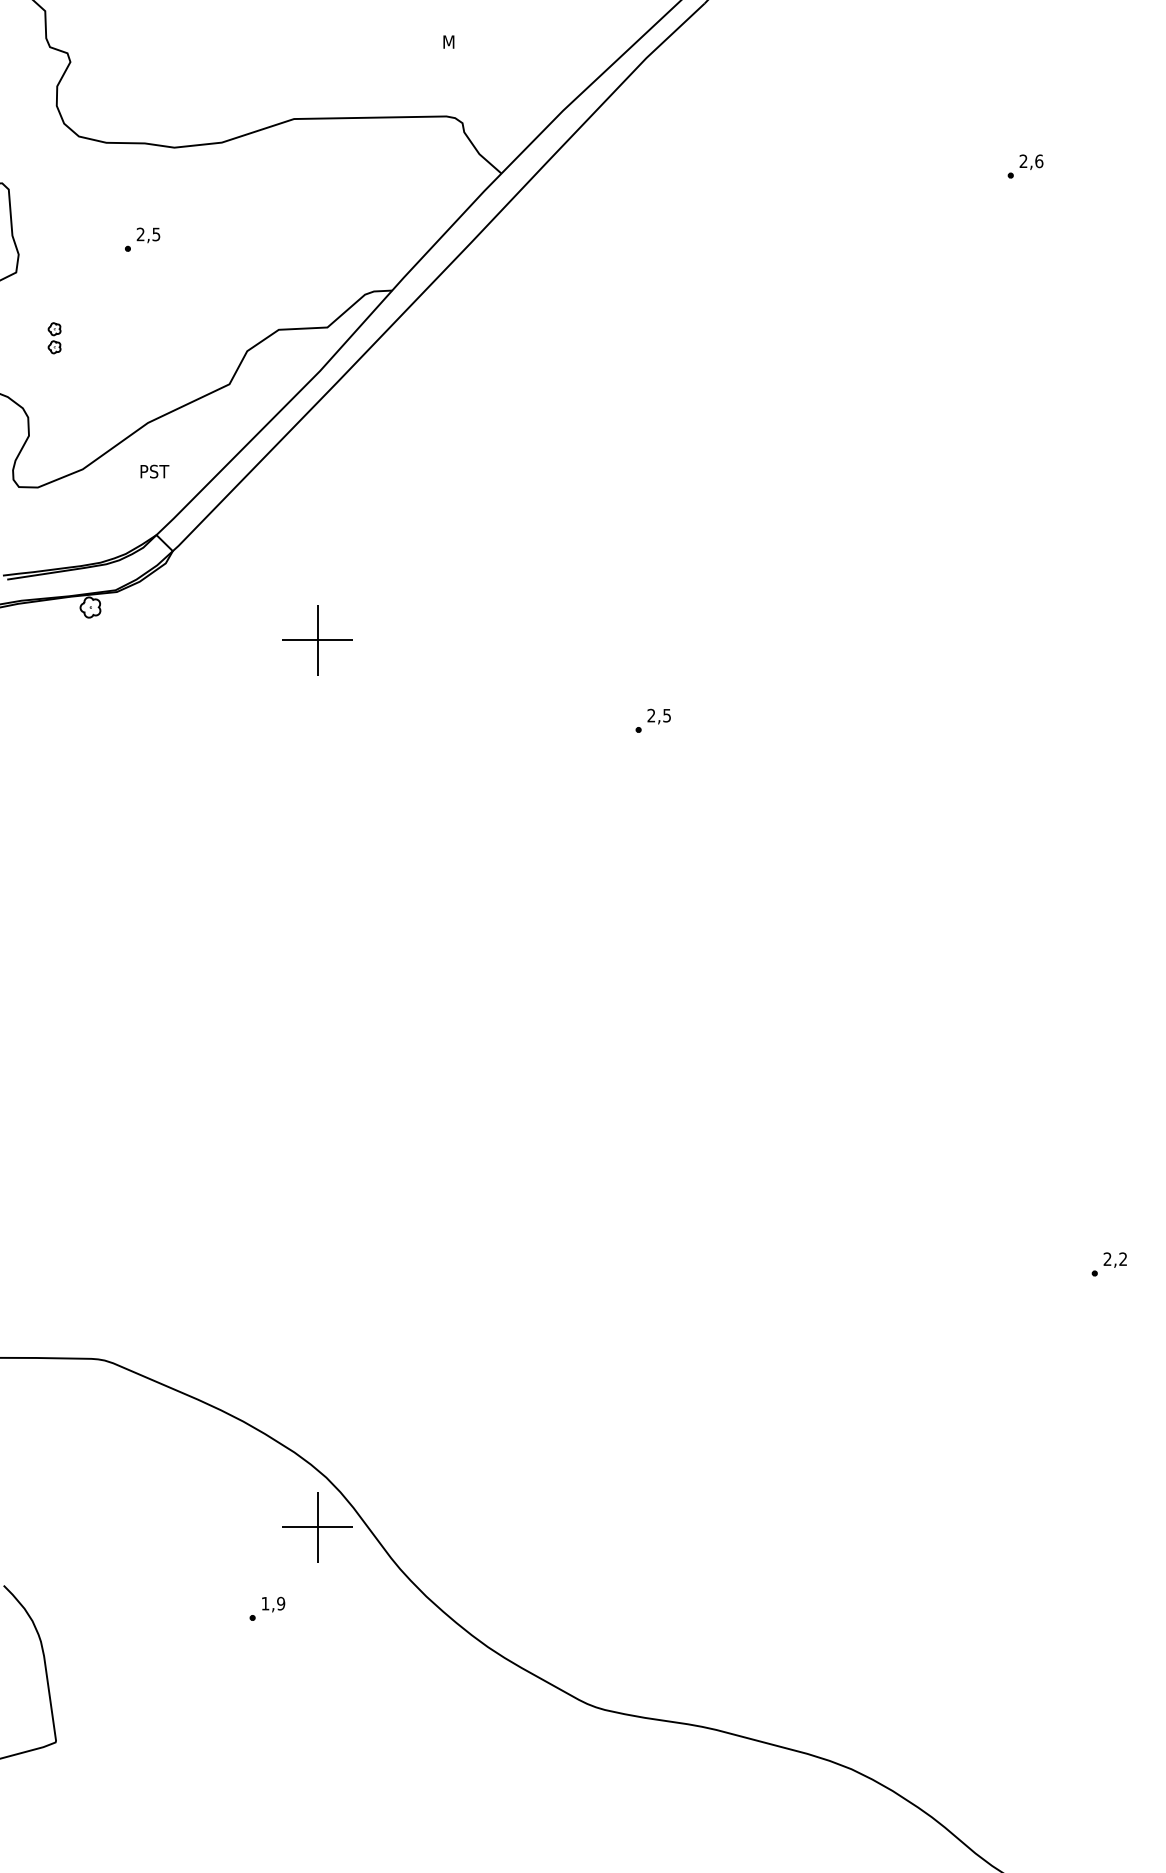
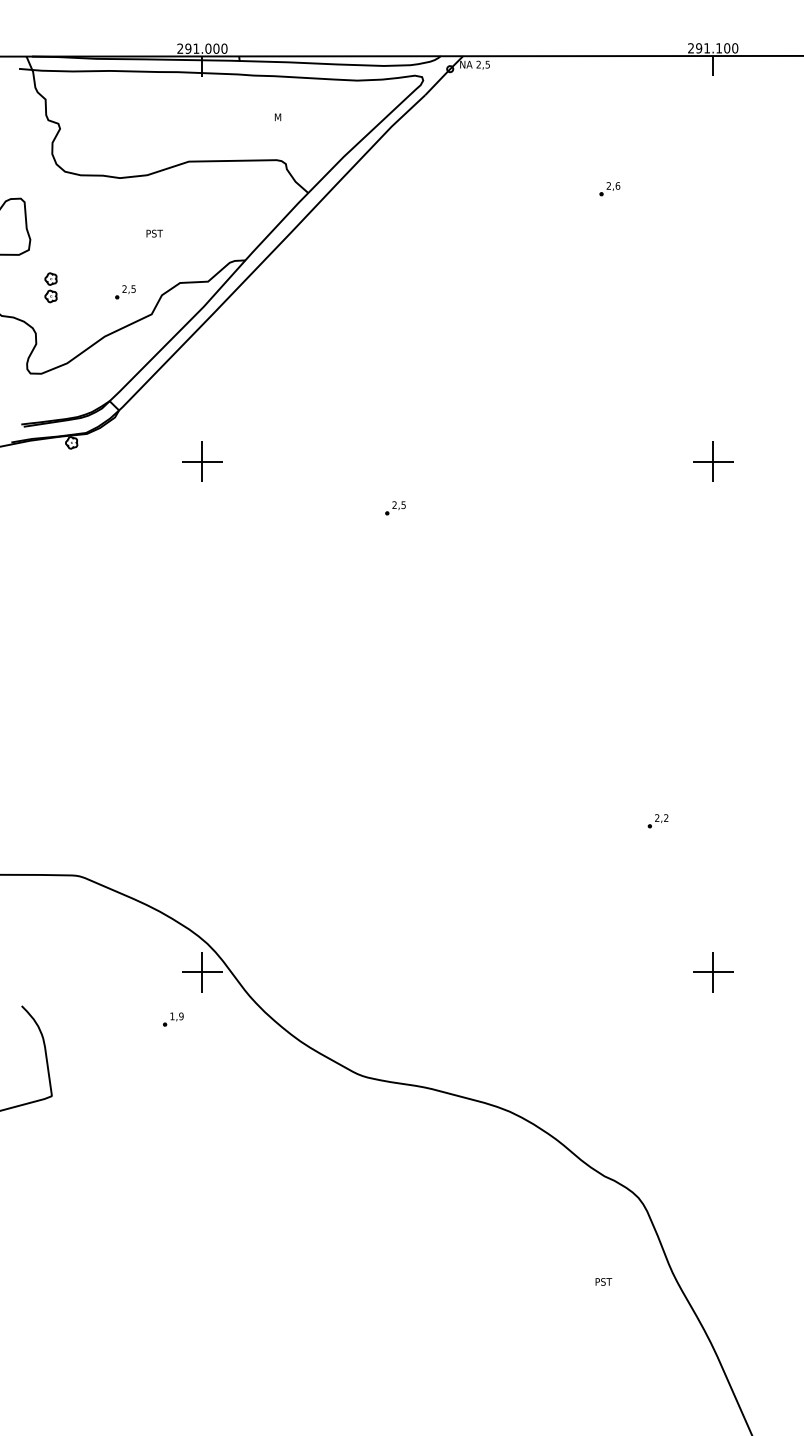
part: (142, 240) -> (125, 292), moved
part: (53, 337) -> (50, 287), size x1.67
text: (154, 471) -> (154, 233), moved

